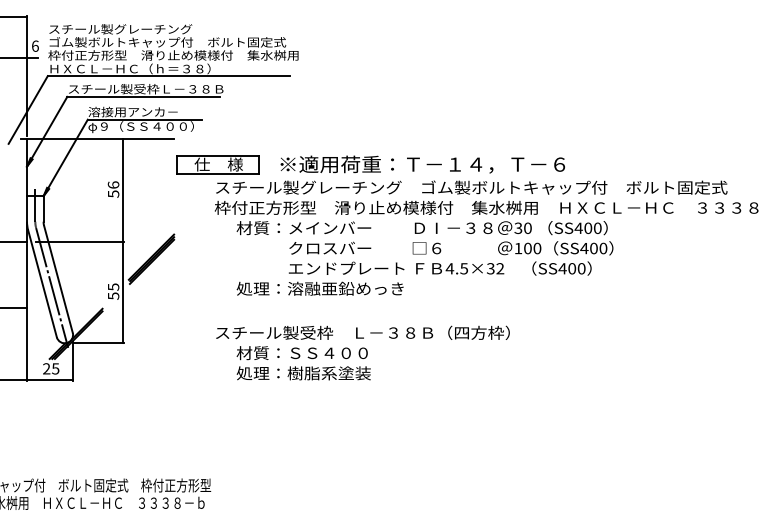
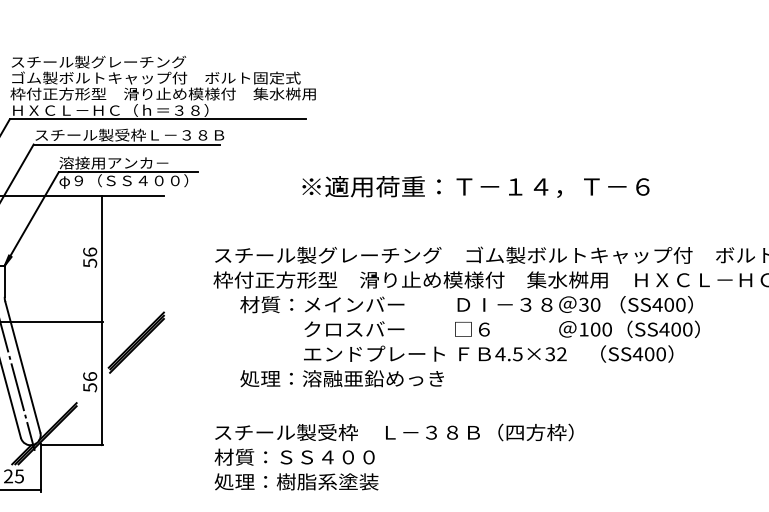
part: (217, 164) -> (216, 227), removed
text: (422, 164) -> (475, 186), moved
text: (113, 286) -> (90, 375), 55 -> 56
text: (303, 363) -> (296, 469), moved

